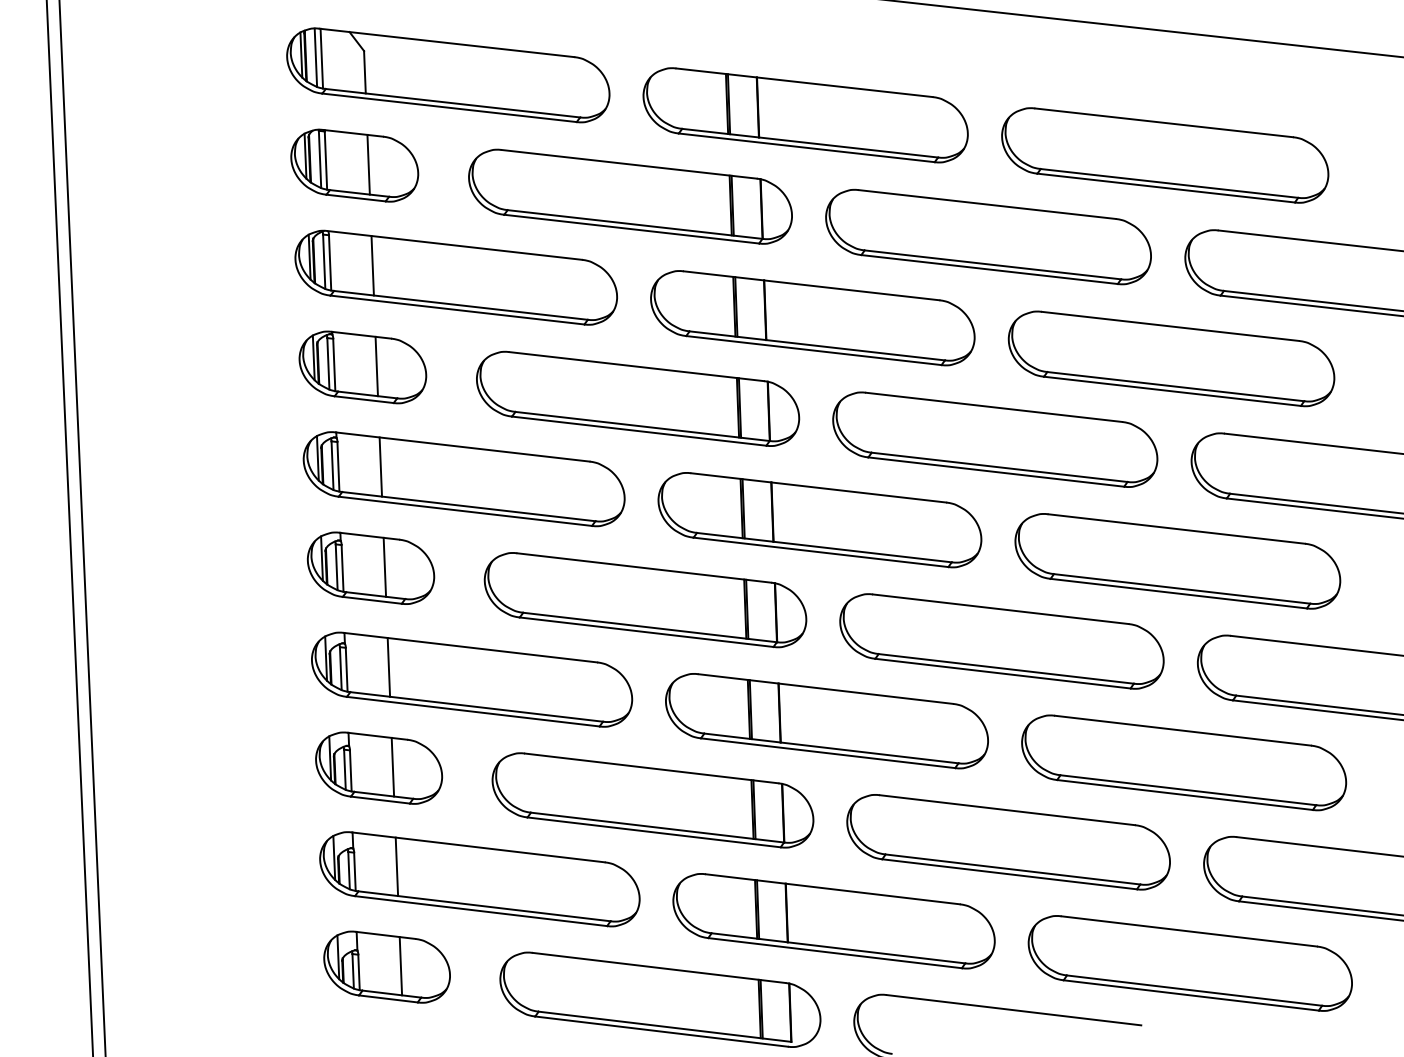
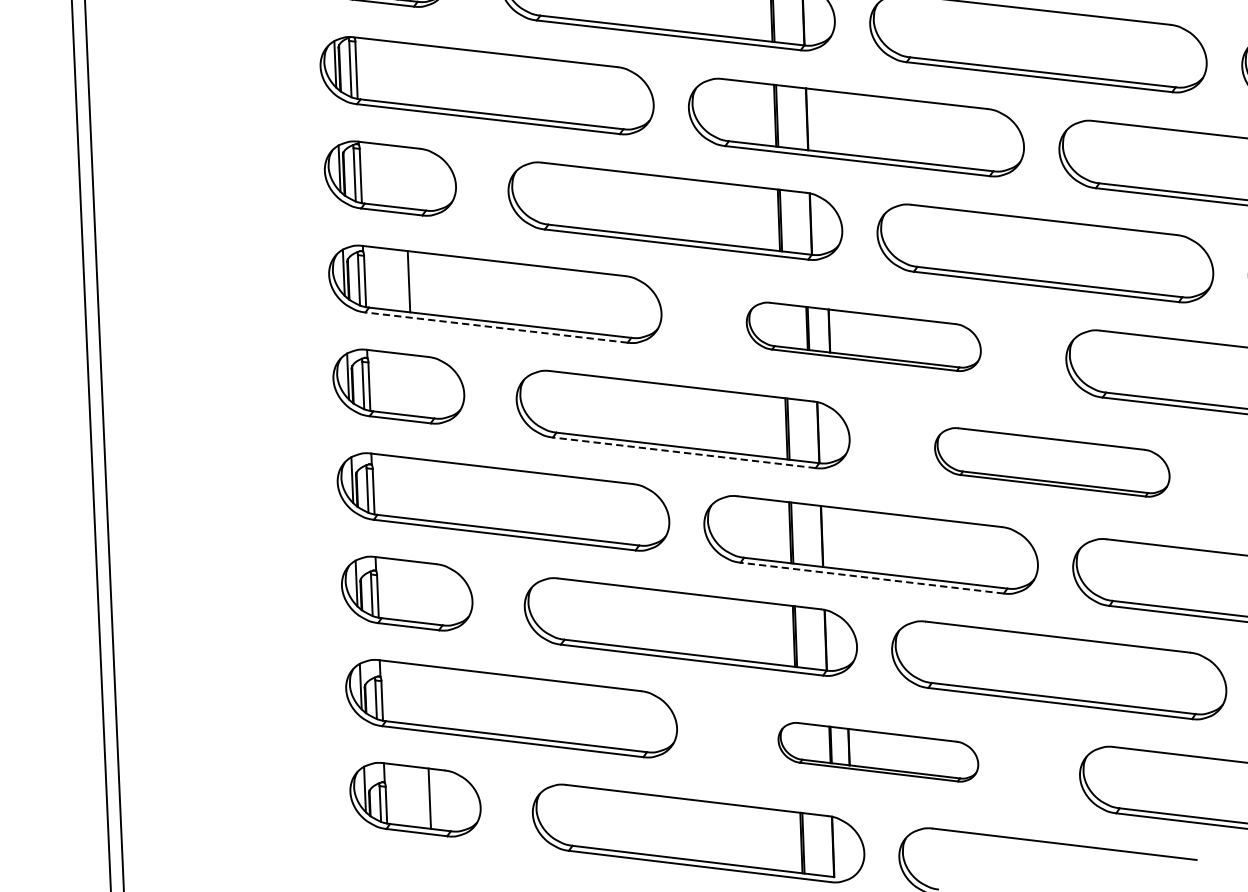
line: (372, 265) -> (400, 73), removed
line: (376, 366) -> (404, 177), removed
line: (464, 511) -> (495, 327), solid -> dashed
part: (819, 520) -> (863, 337), size x0.7
line: (384, 566) -> (412, 384), removed
line: (646, 632) -> (684, 453), solid -> dashed
part: (1001, 641) -> (1051, 462), size x0.7
line: (388, 667) -> (416, 489), removed
line: (828, 753) -> (872, 578), solid -> dashed
line: (392, 766) -> (421, 591), removed
line: (396, 866) -> (425, 695), removed
part: (833, 921) -> (877, 752), size x0.6

